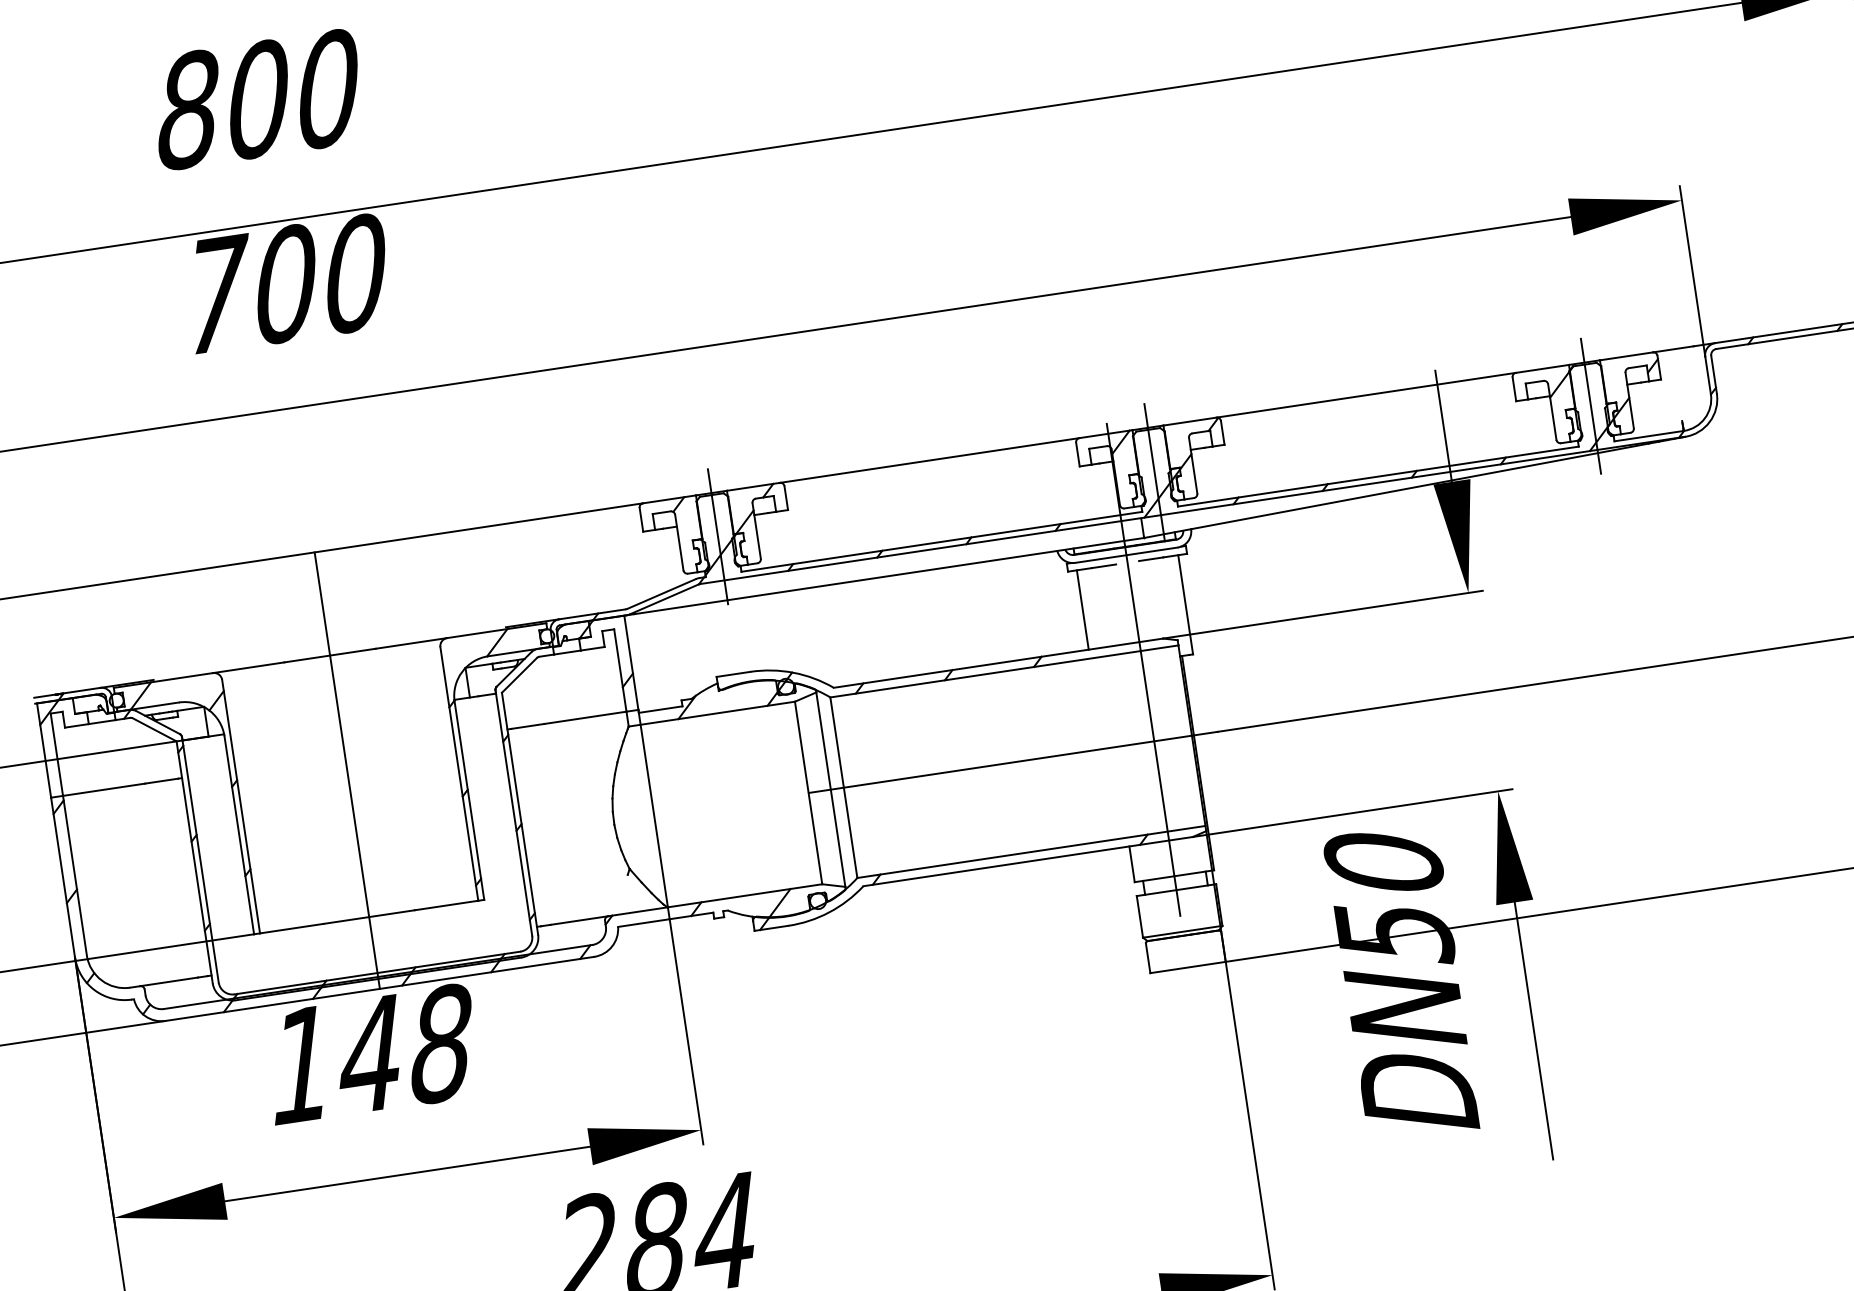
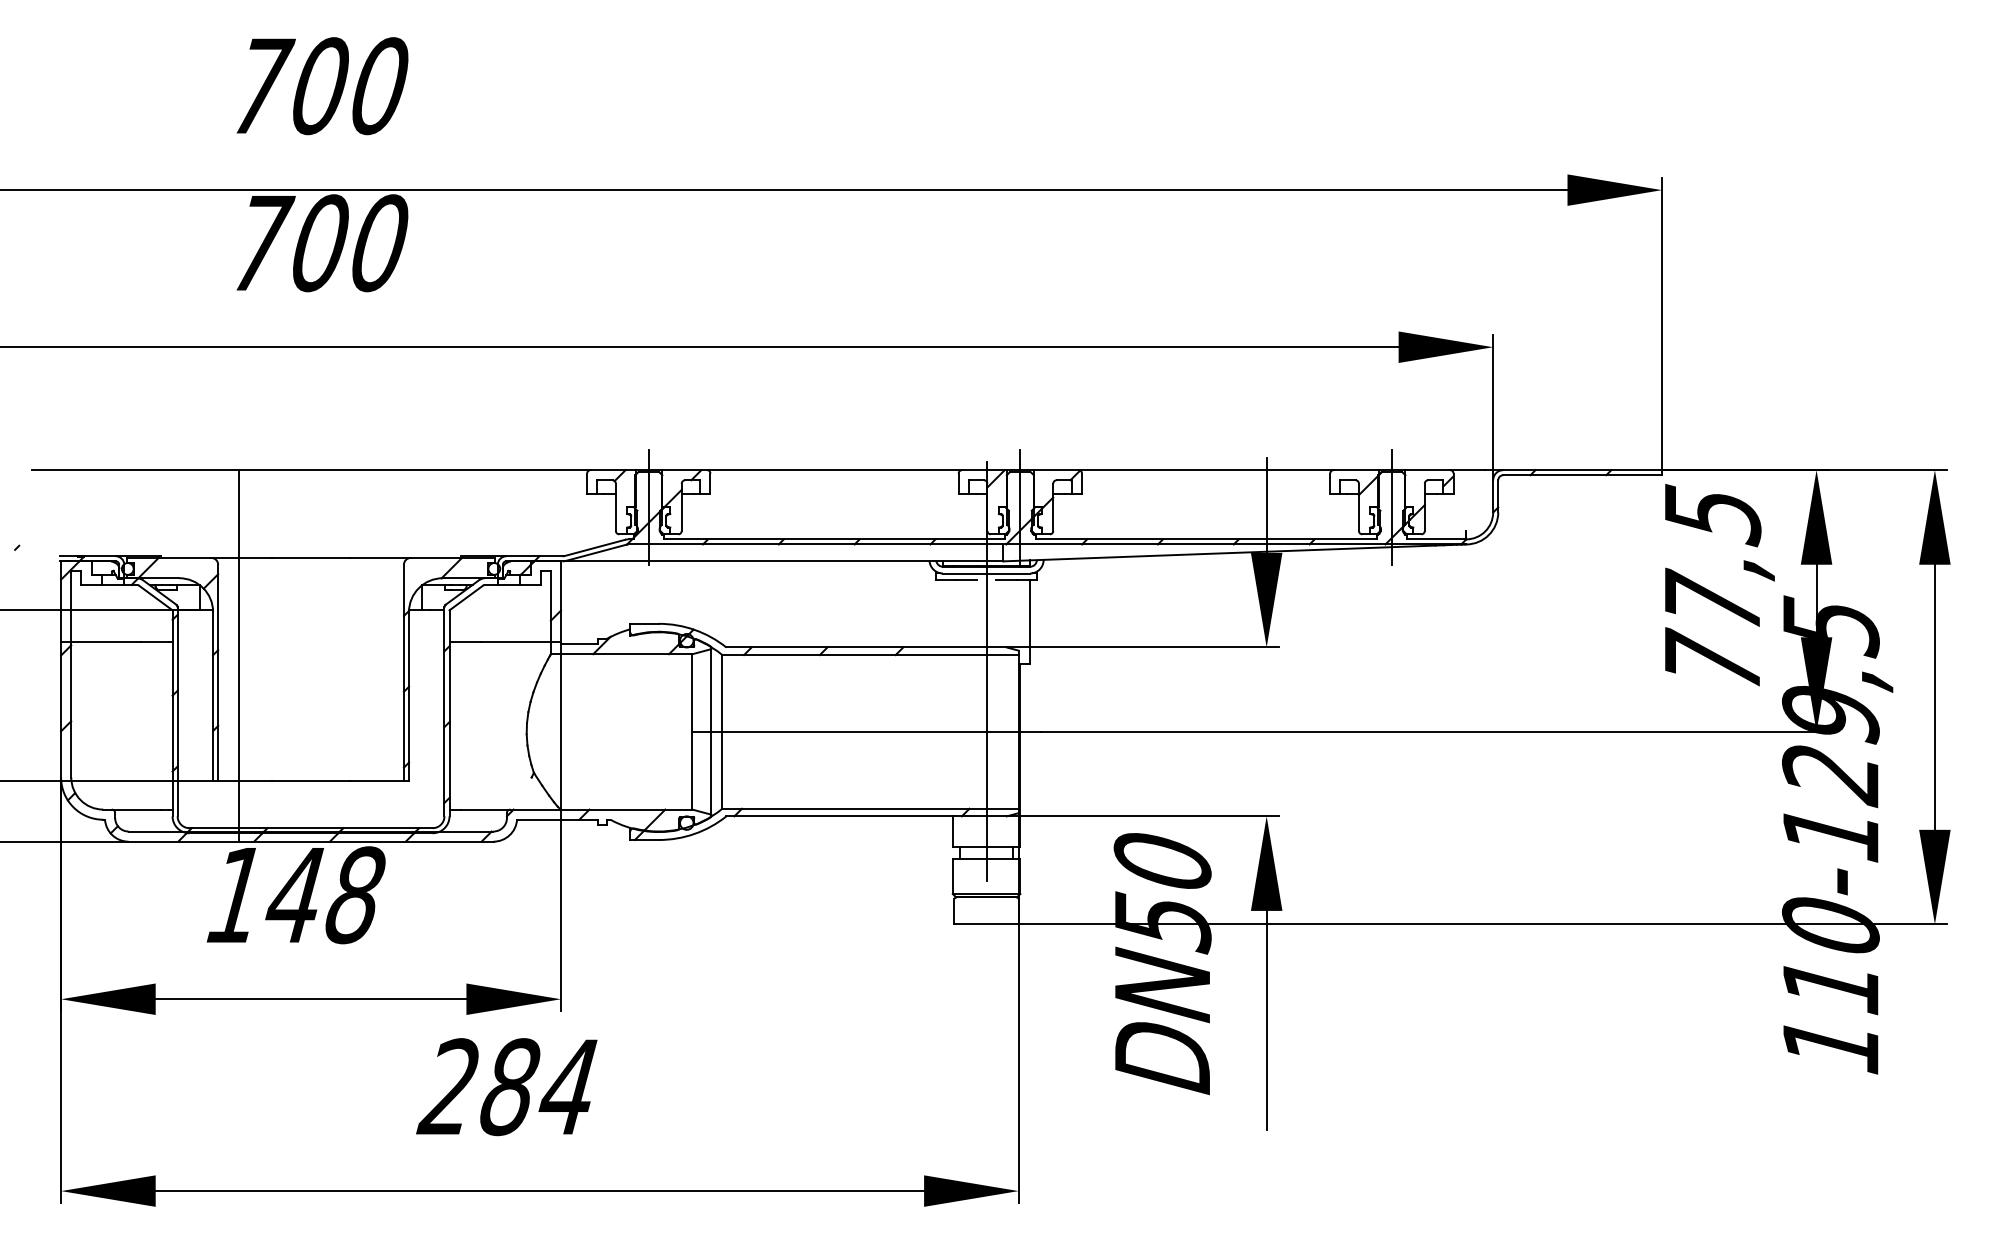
text: (191, 110) -> (263, 86), 800 -> 700
line: (1082, 609) -> (943, 613), removed
line: (347, 770) -> (239, 655), moved

